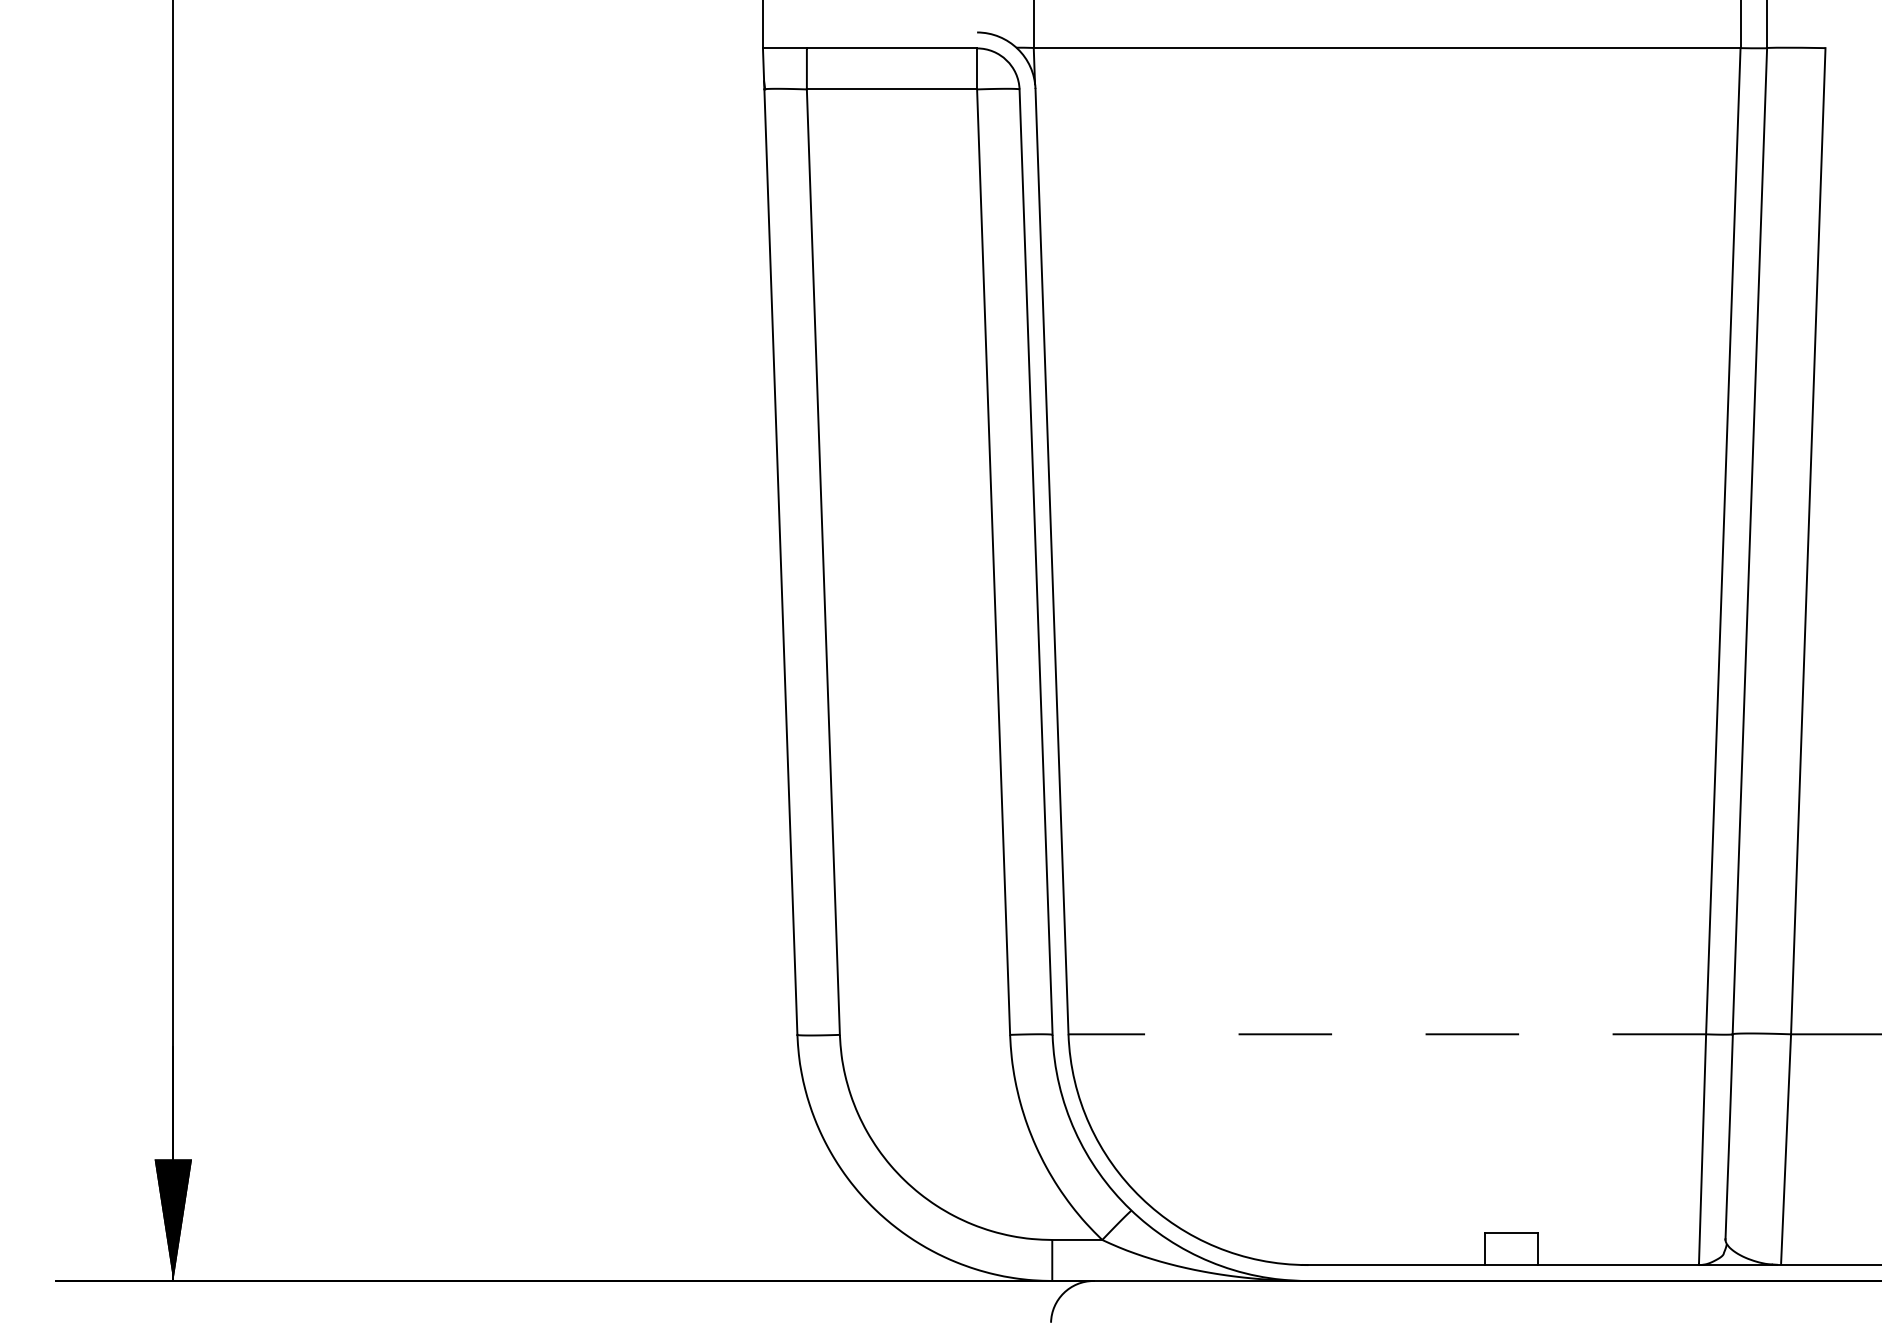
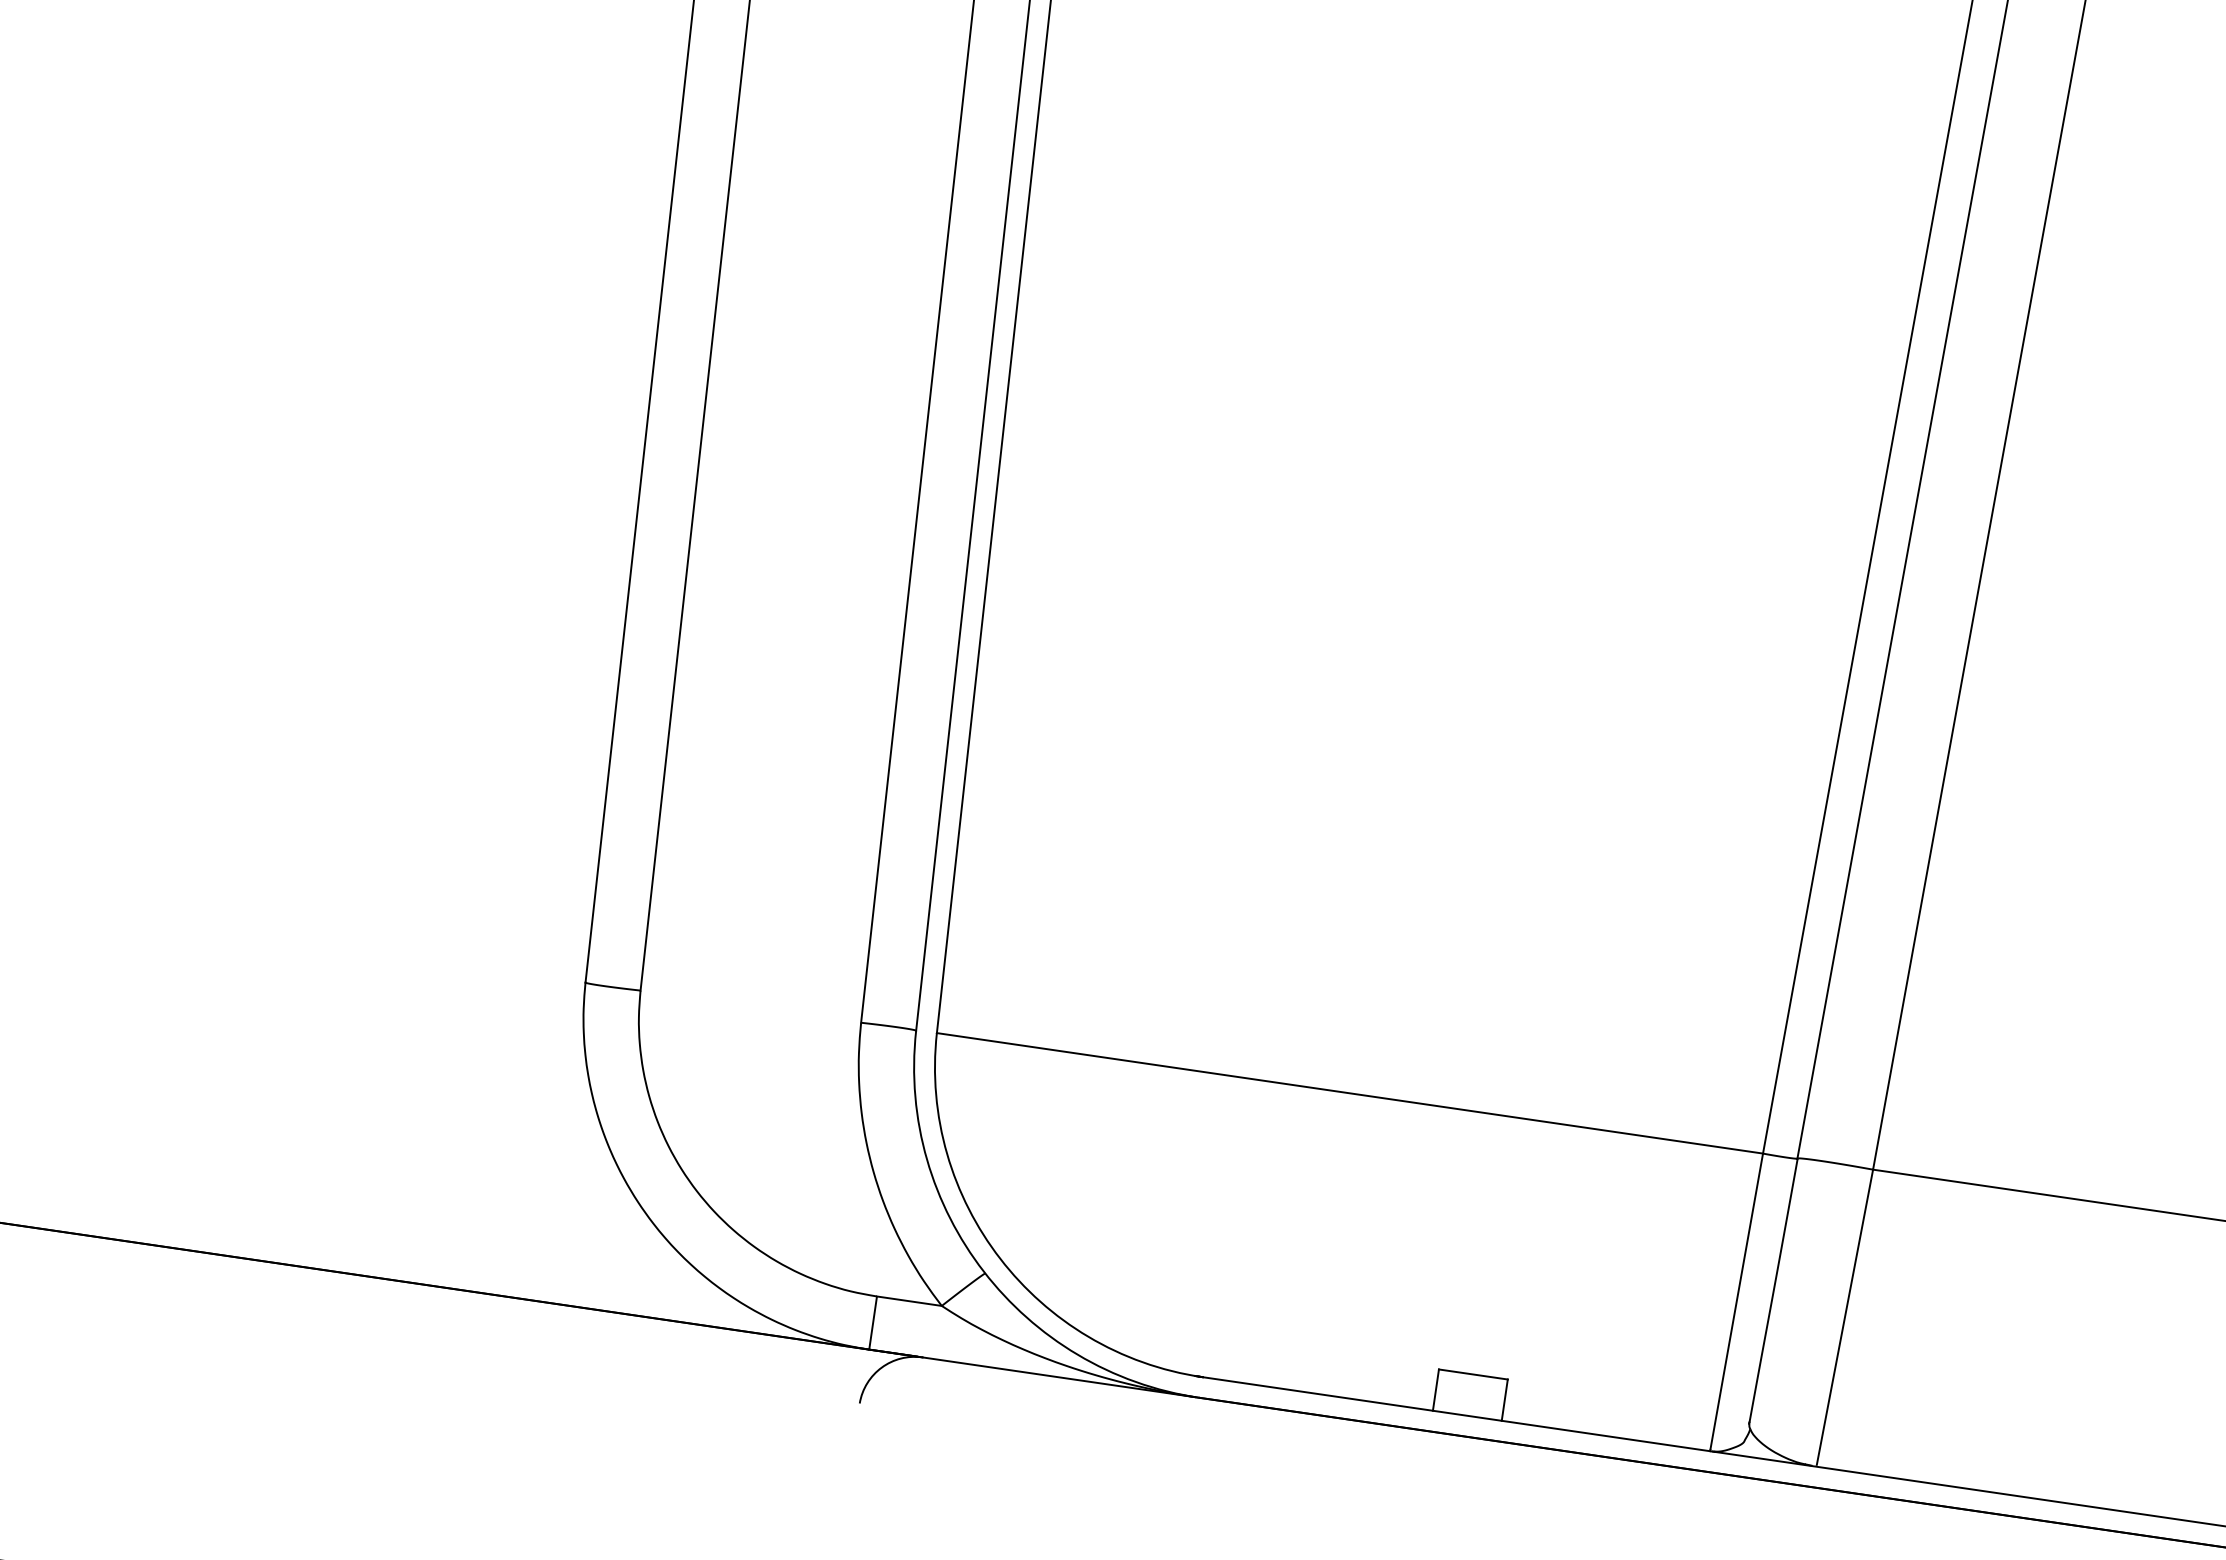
line: (1387, 1034) -> (1350, 1093), dashed -> solid

